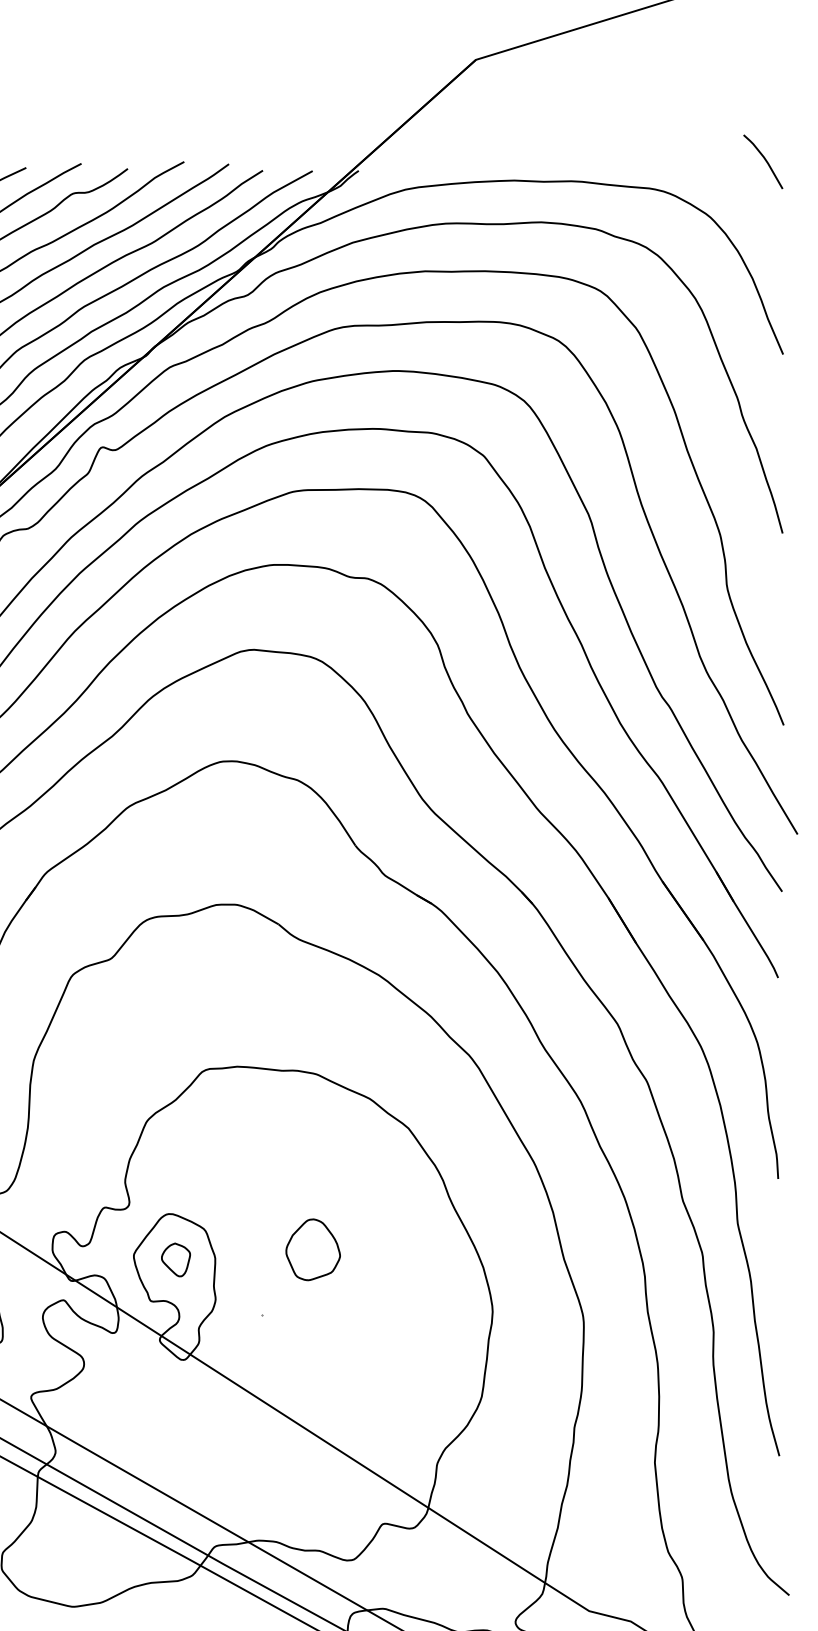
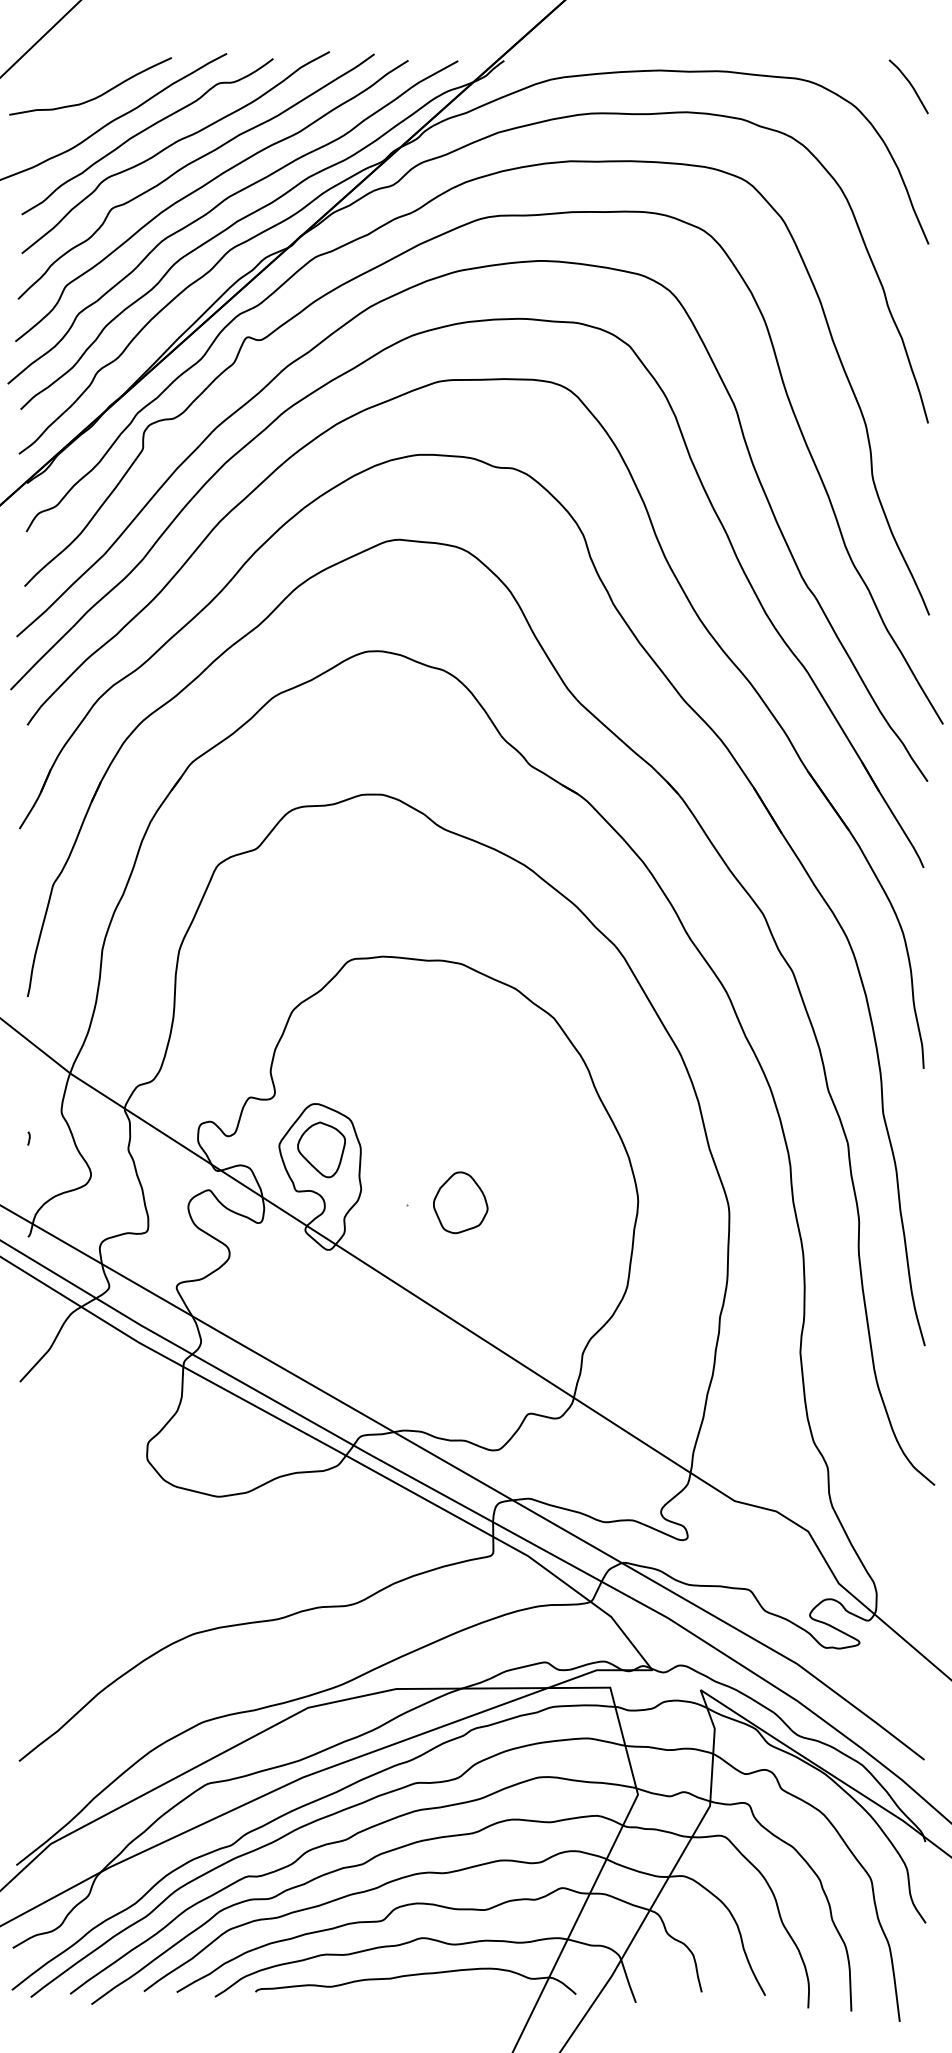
curve: (763, 159) -> (909, 84), moved
part: (312, 1249) -> (460, 1202), moved
part: (175, 1259) -> (321, 1149), size x1.67

